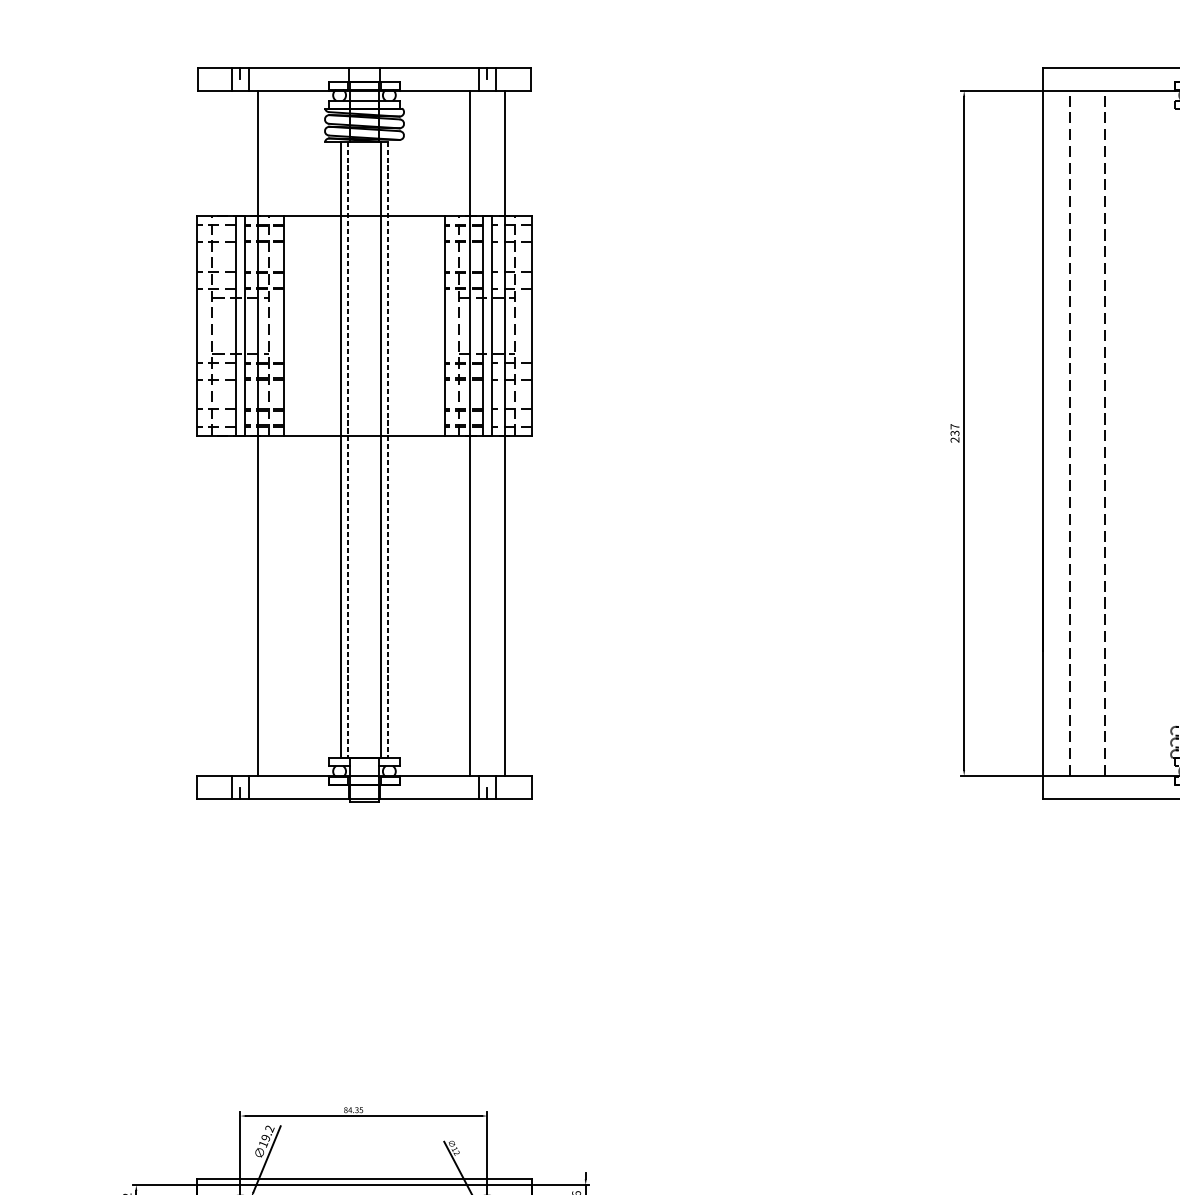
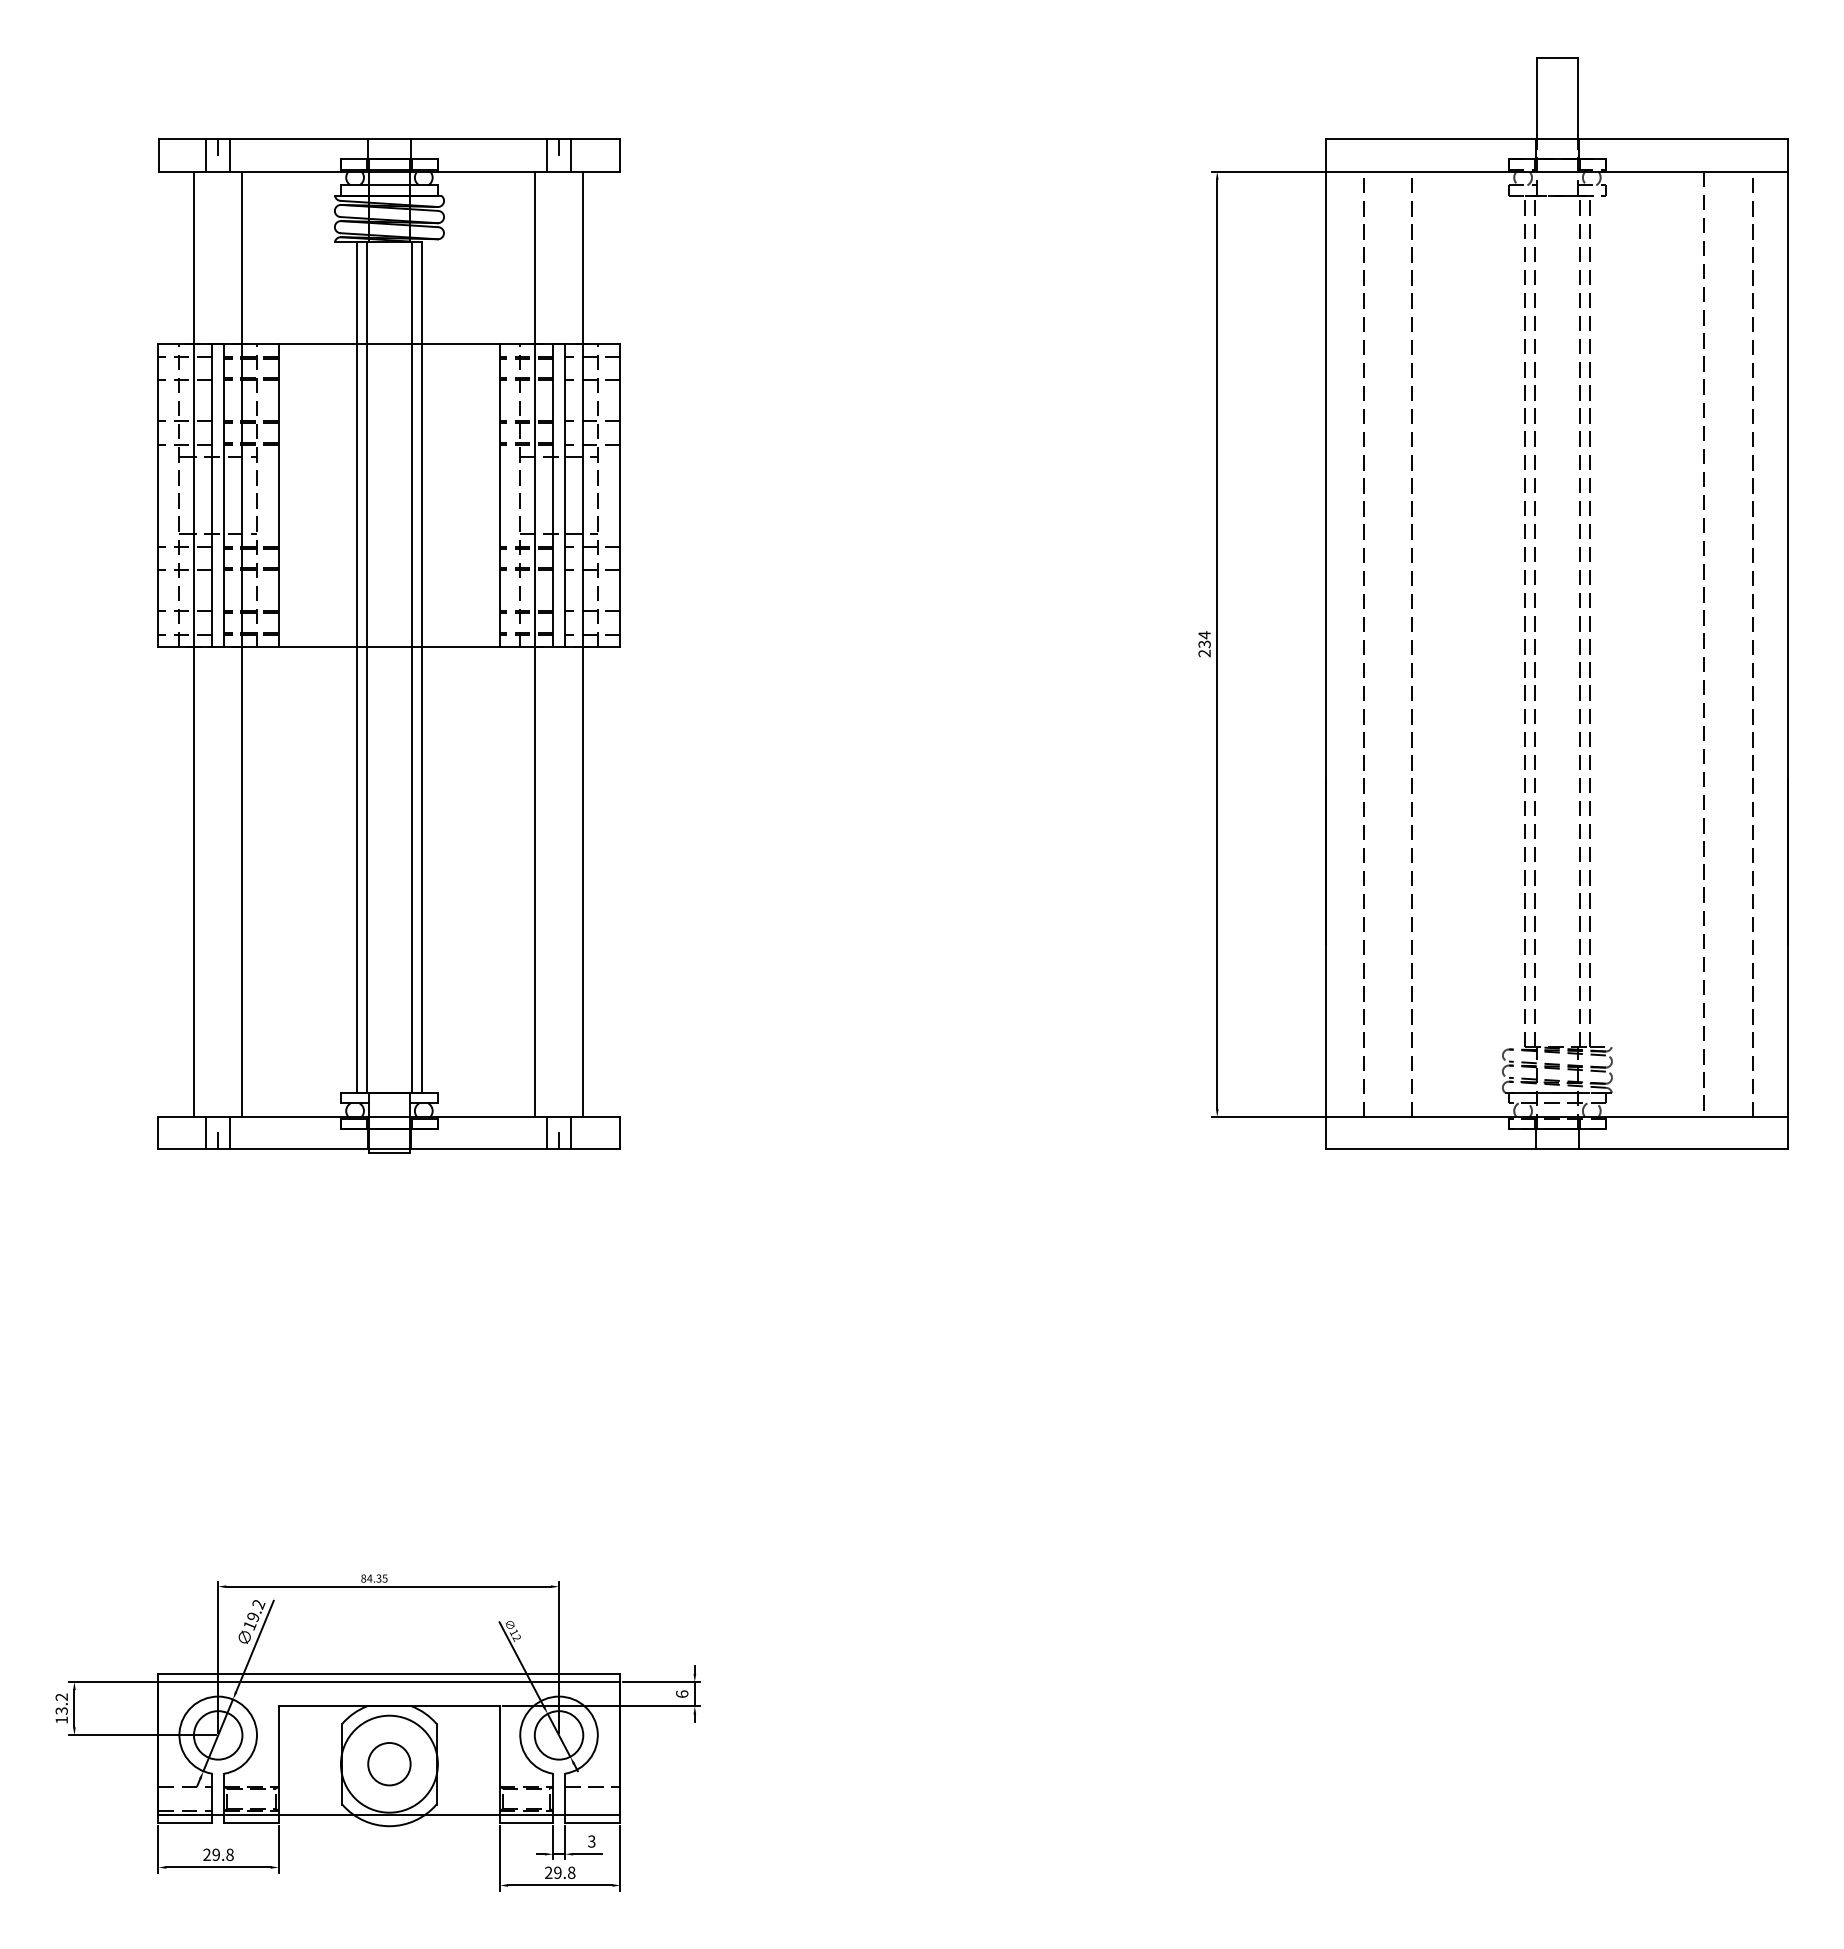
text: (954, 426) -> (1204, 635), 237 -> 234
line: (222, 433) -> (193, 644), added
line: (348, 450) -> (367, 667), dashed -> solid
line: (387, 450) -> (421, 667), dashed -> solid

